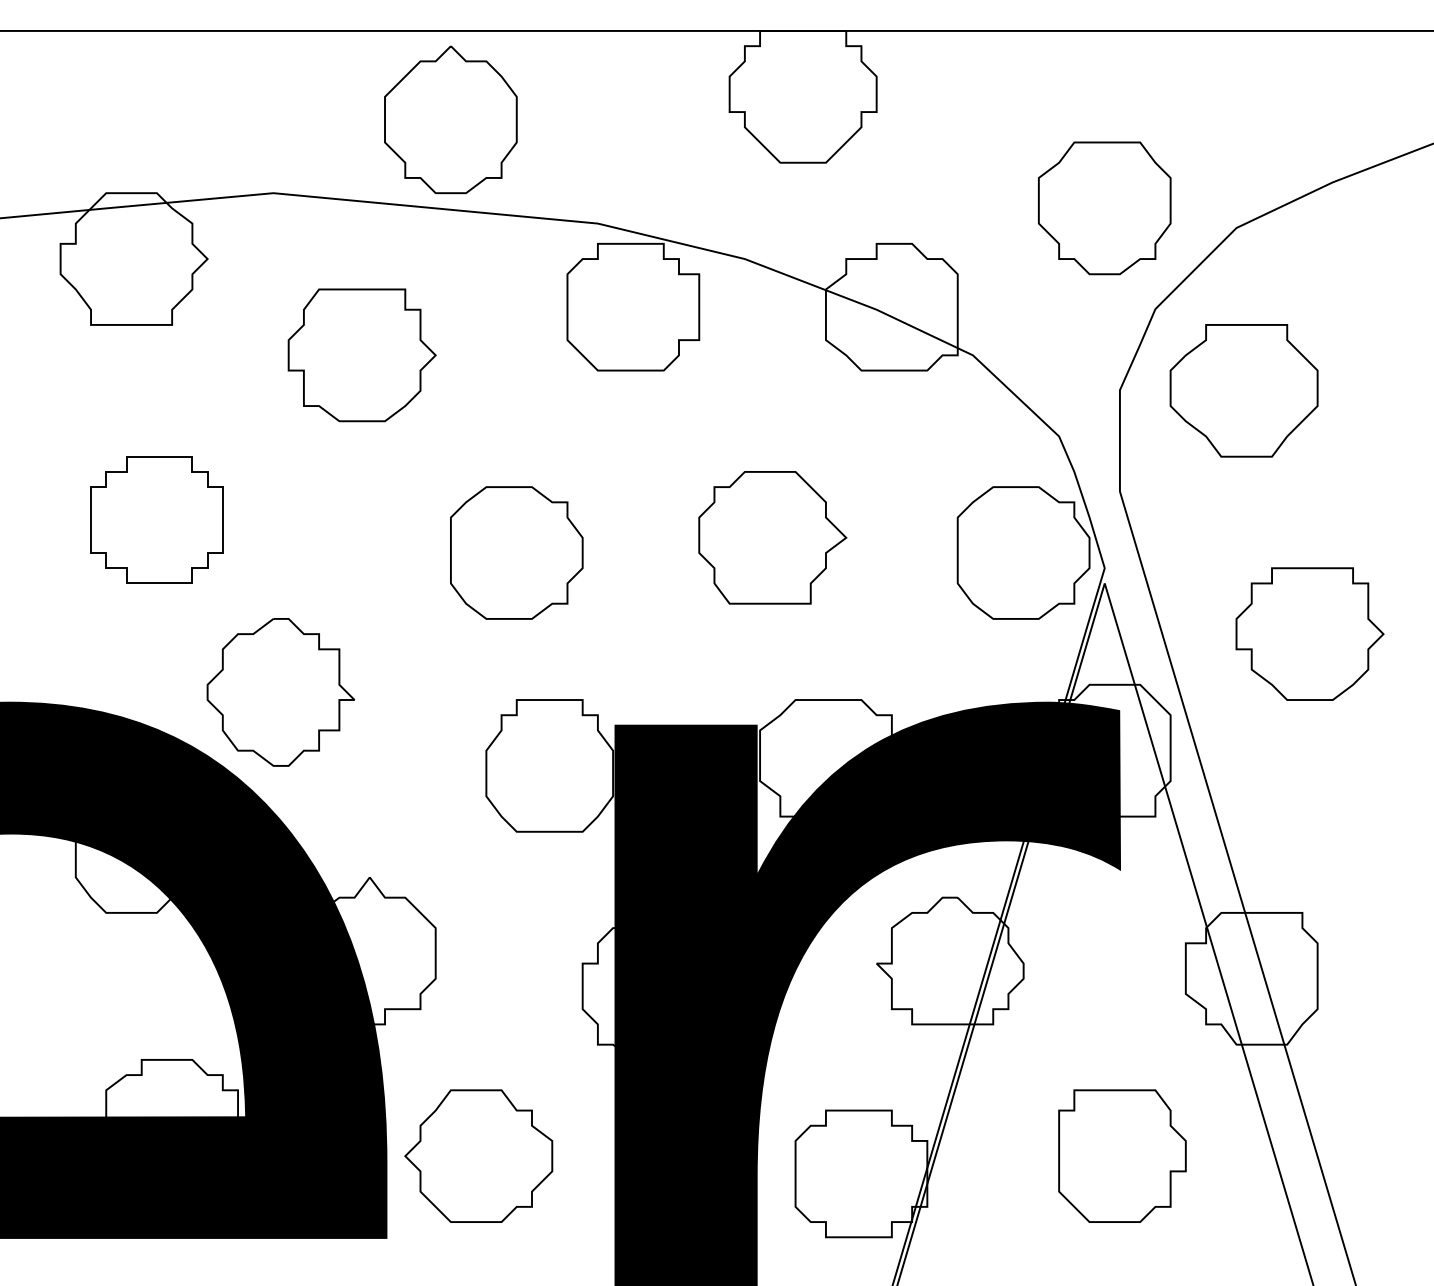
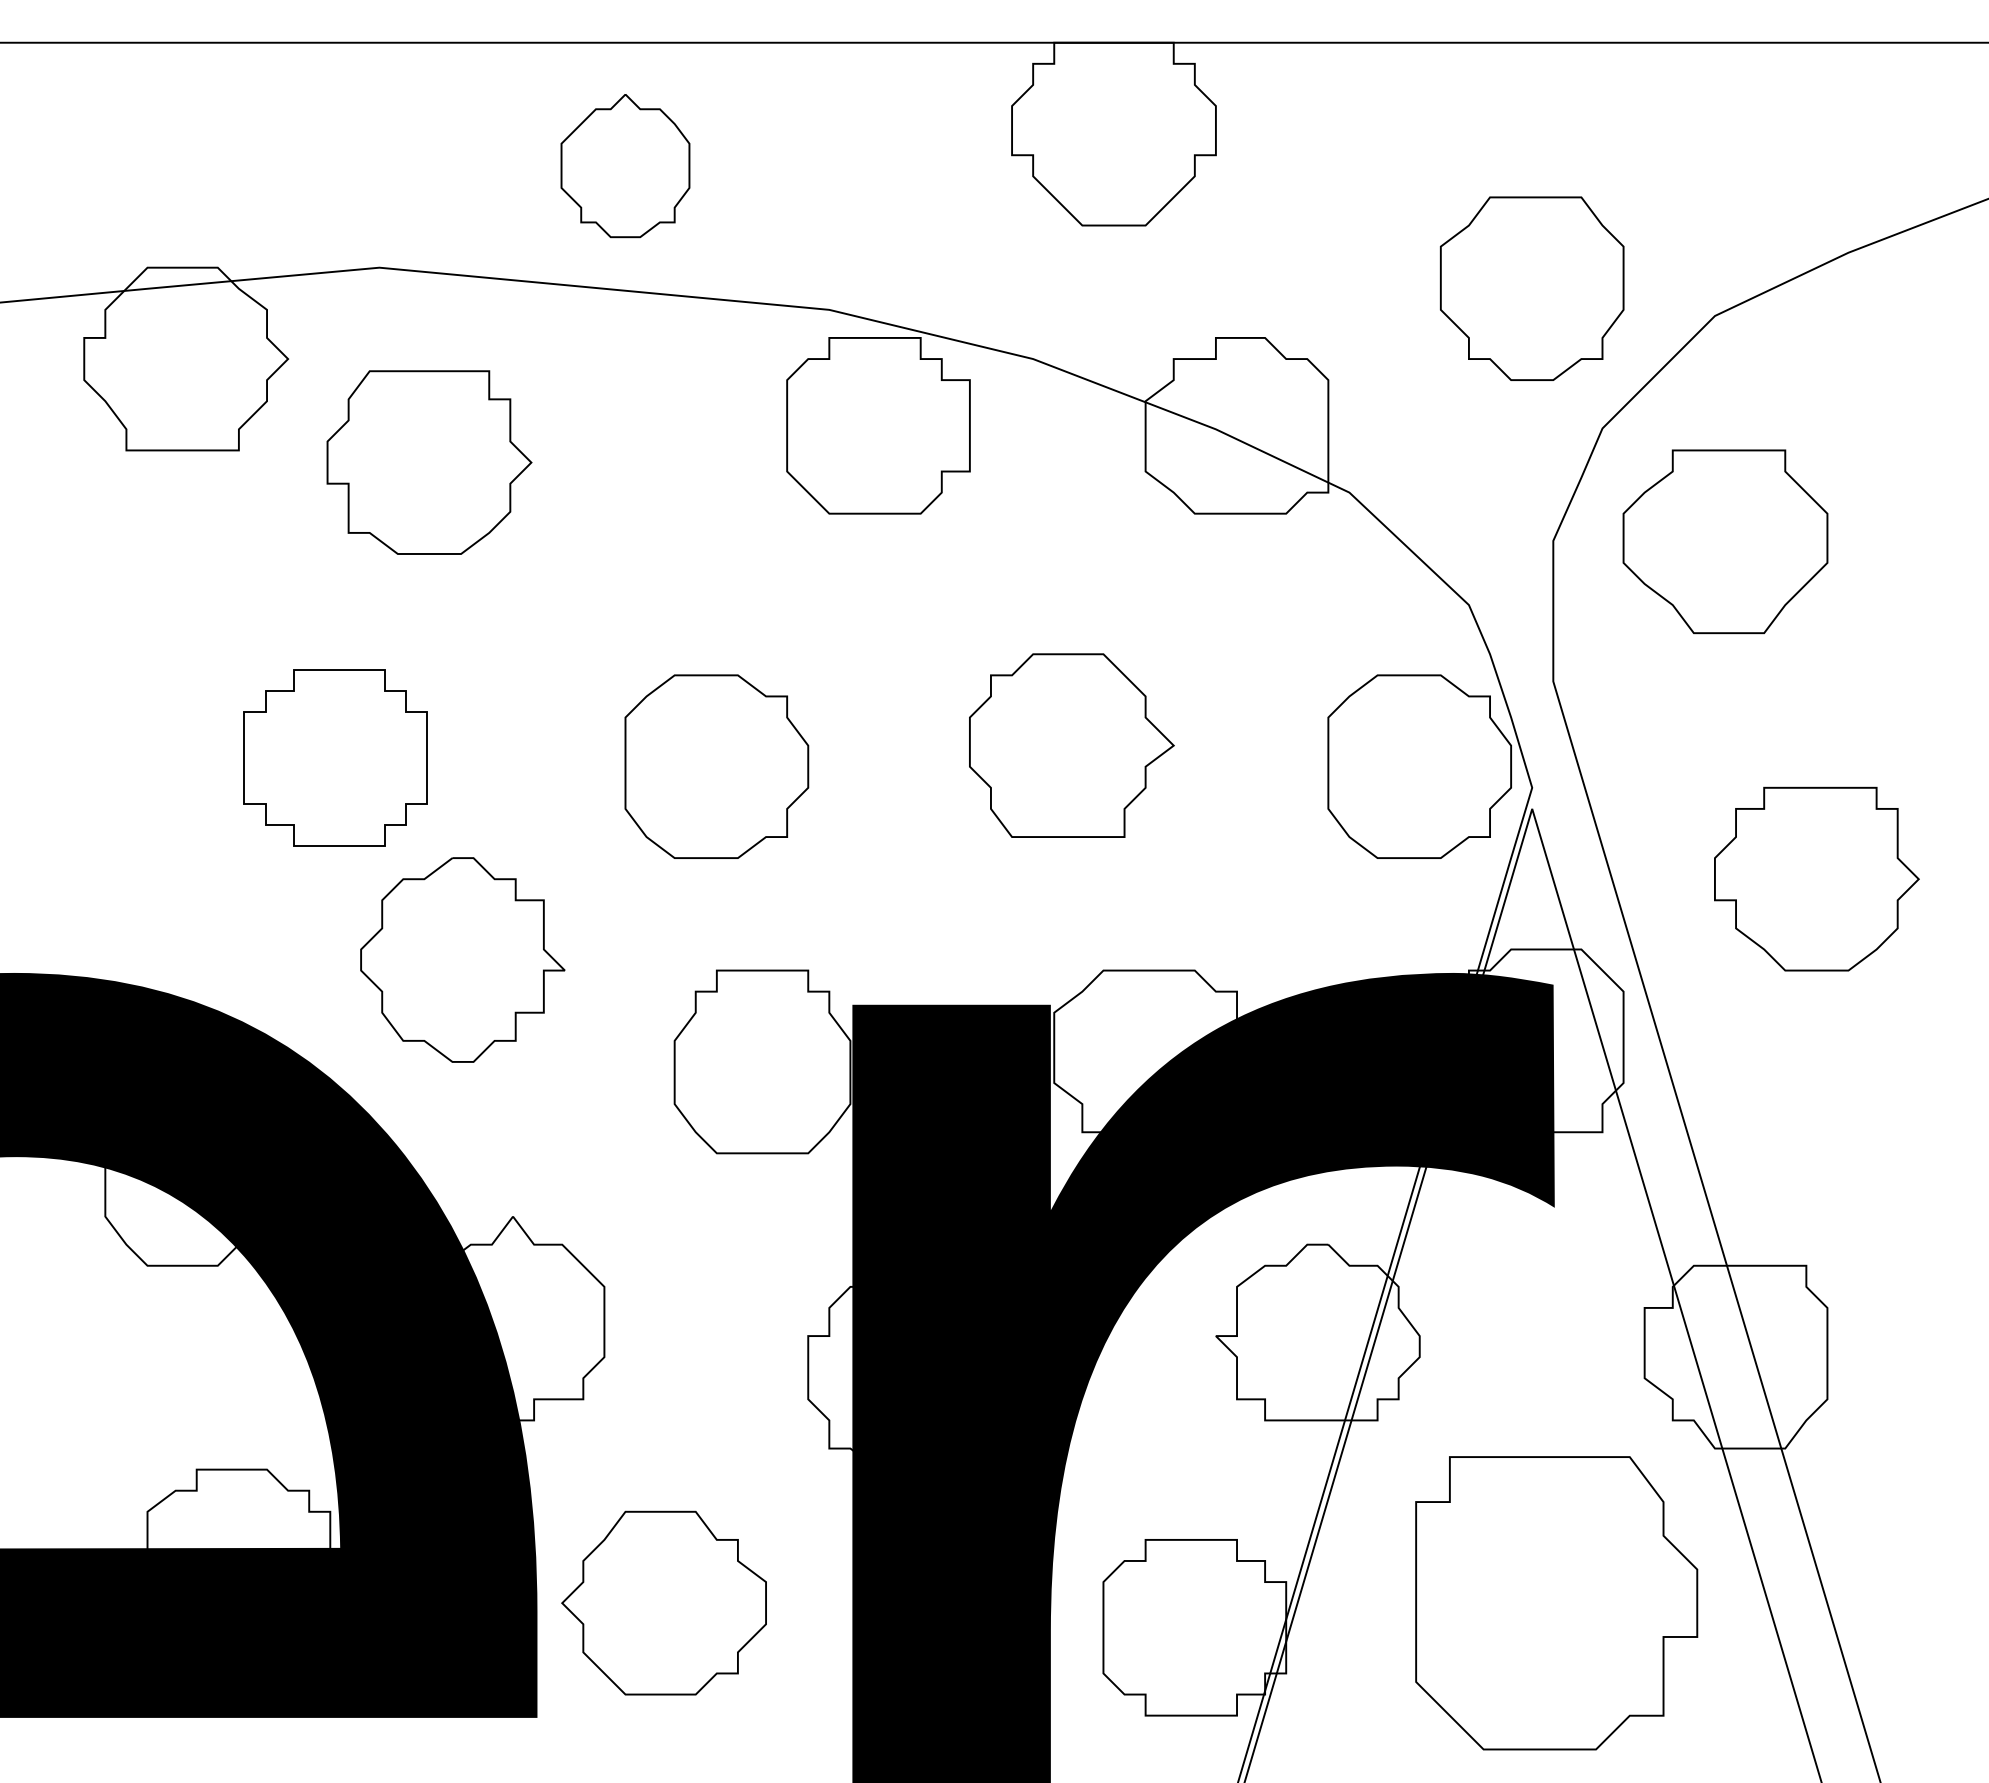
part: (450, 119) -> (625, 165), size x0.7
part: (362, 355) -> (429, 462), moved
part: (156, 519) -> (335, 757), moved
part: (280, 692) -> (462, 959), moved
part: (1122, 1155) -> (1556, 1602), size x1.6

